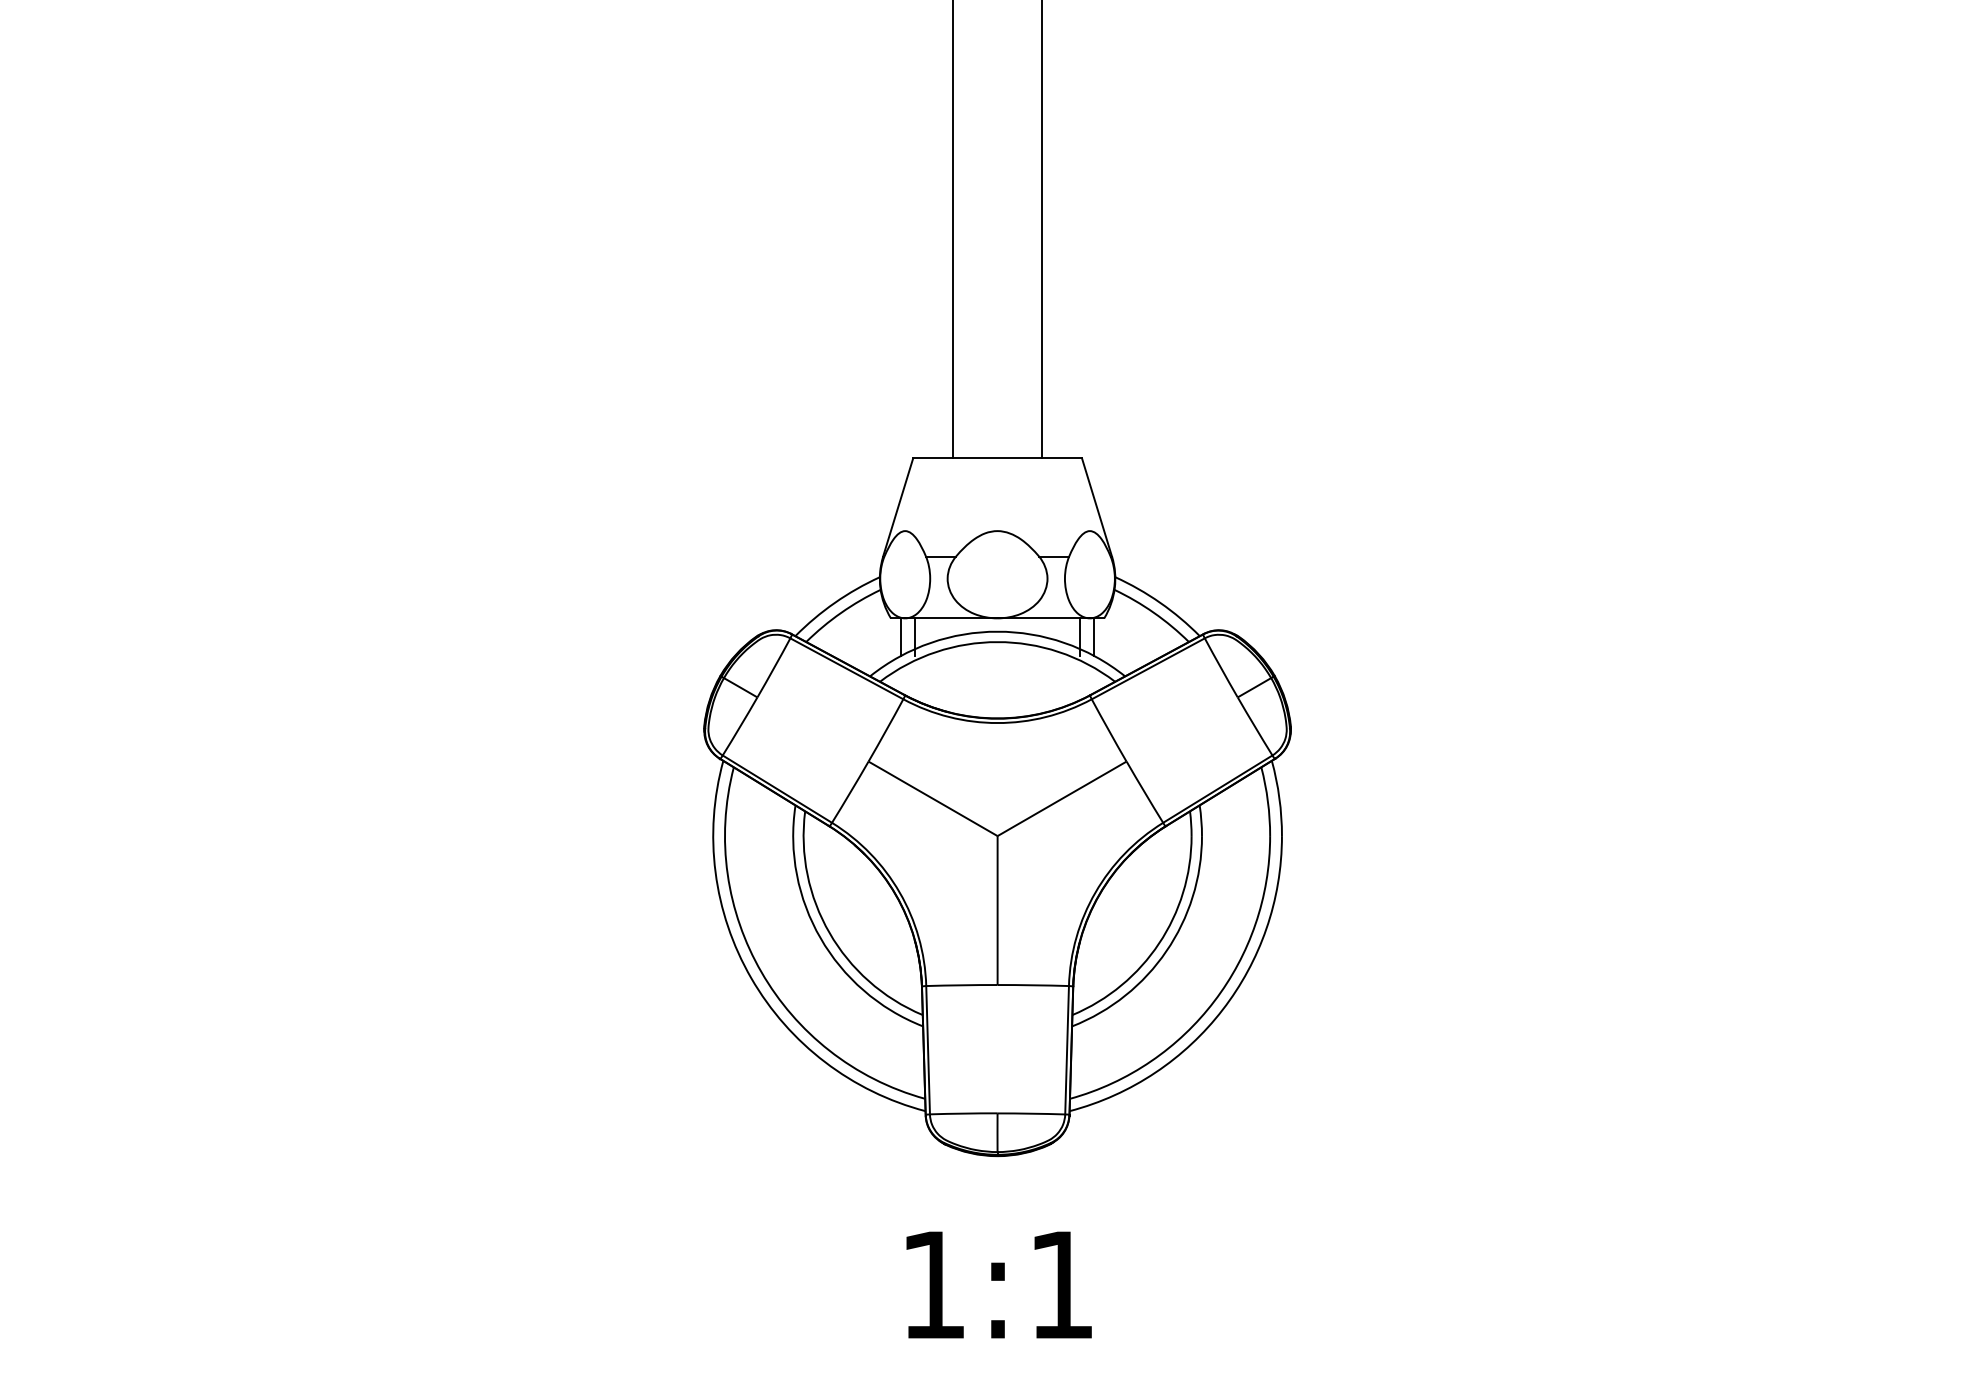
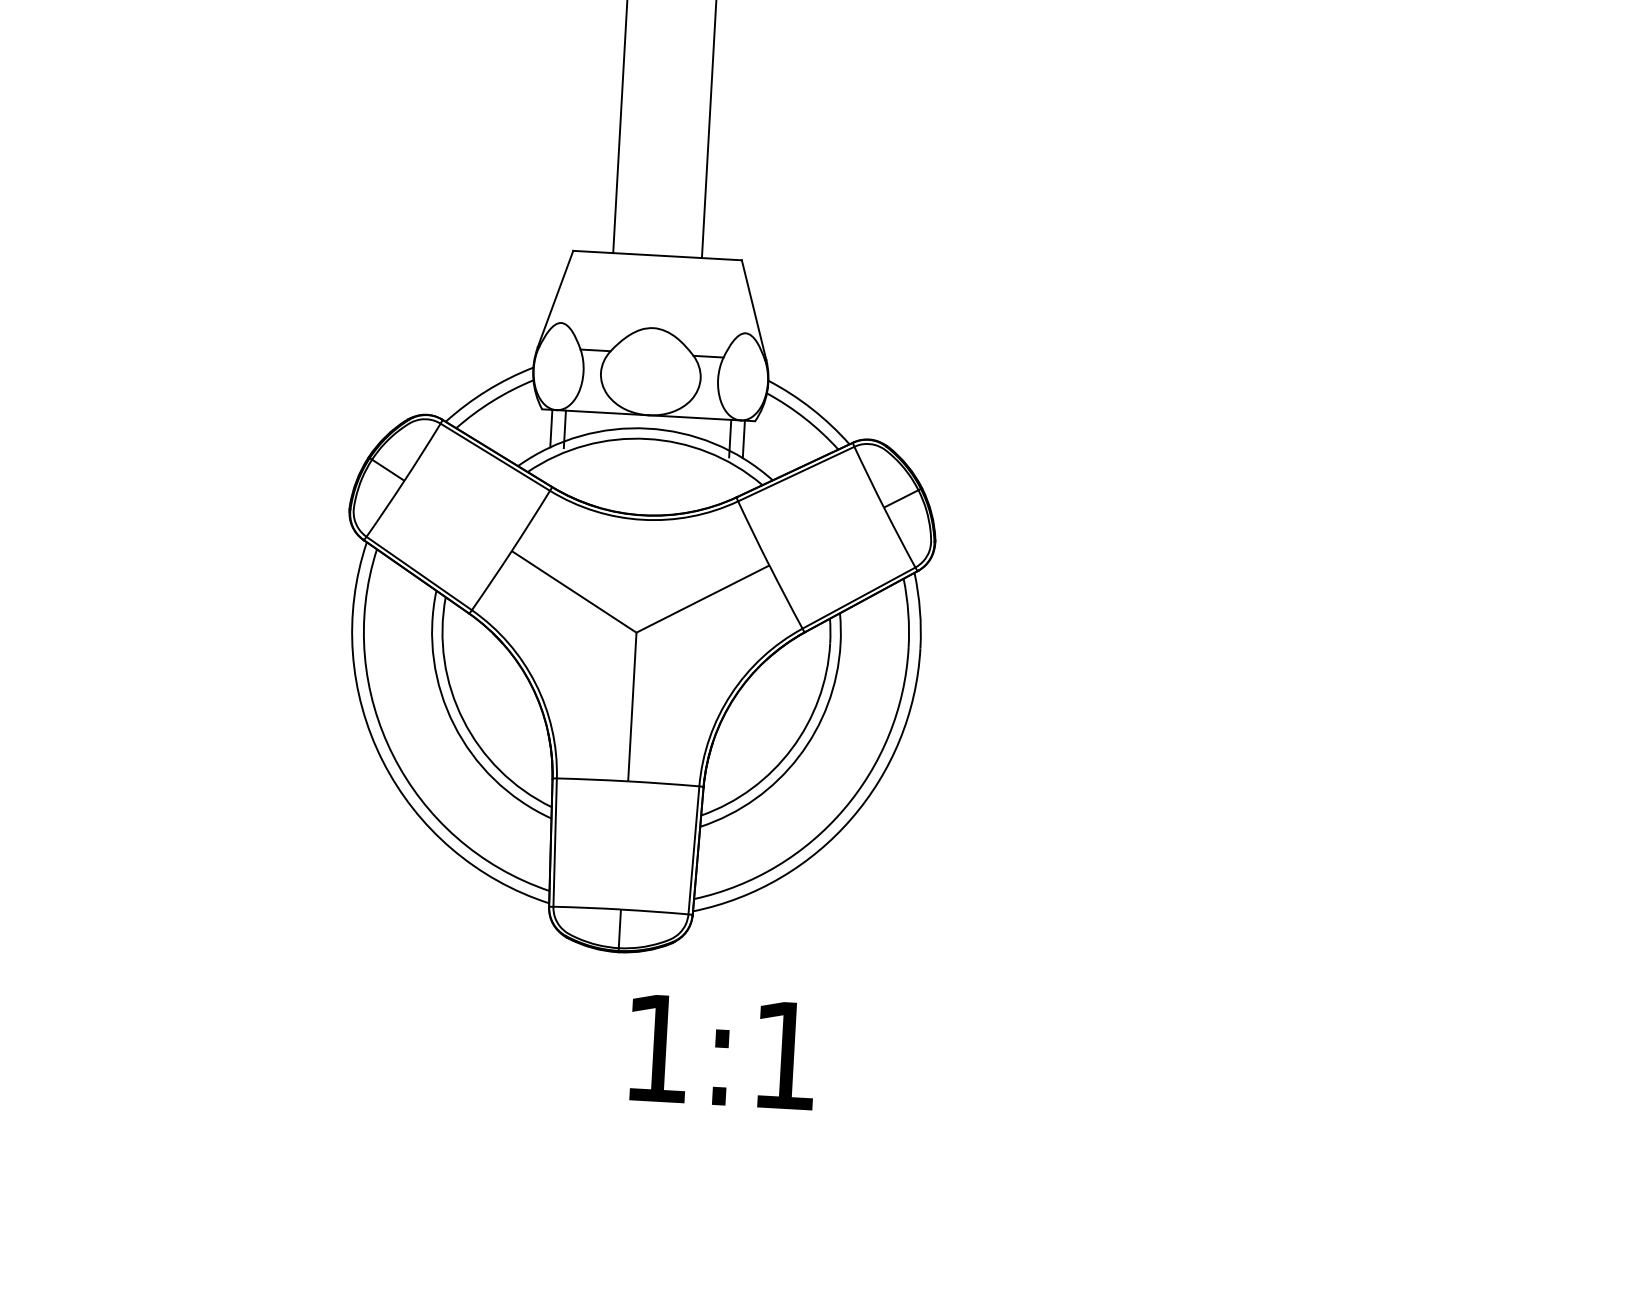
text: (998, 1284) -> (722, 1051), moved

